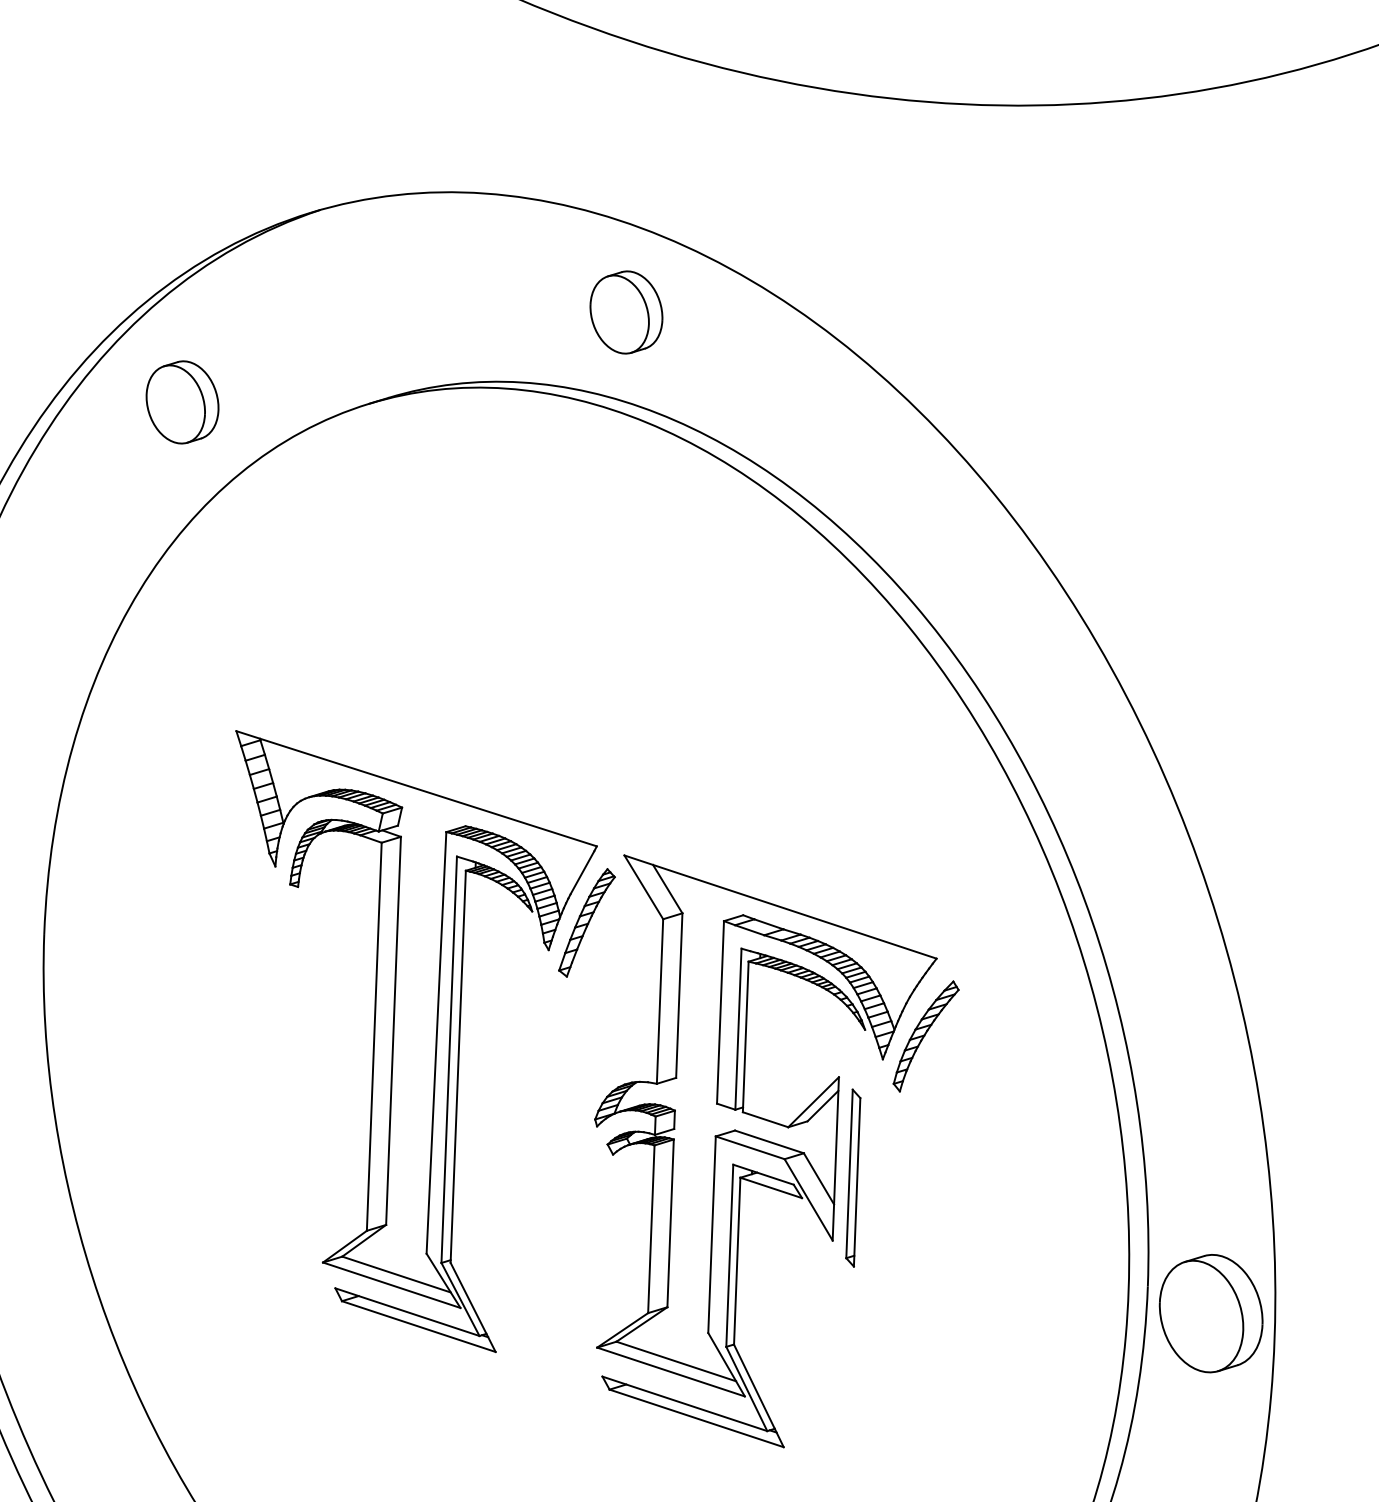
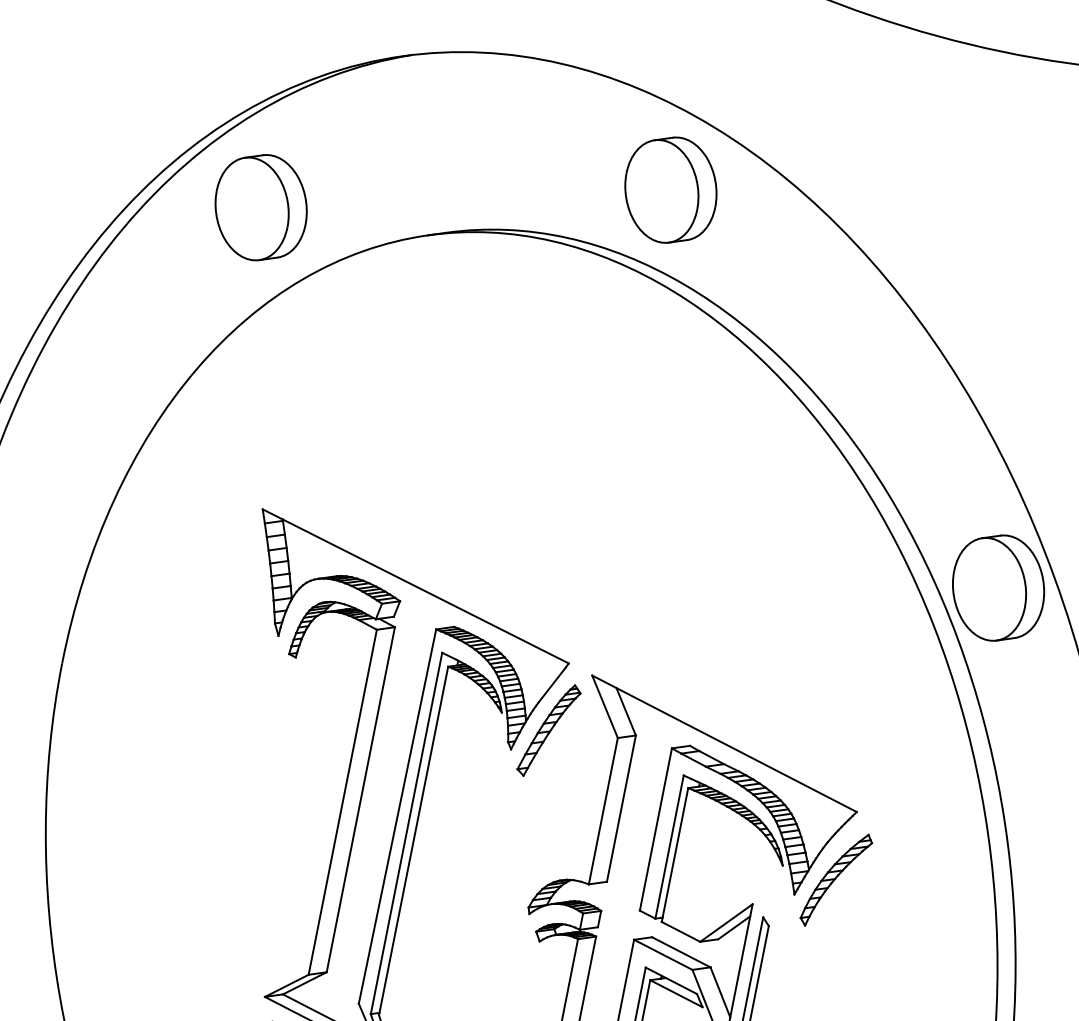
part: (626, 312) -> (670, 190), size x1.43
part: (182, 402) -> (261, 207), size x1.43
part: (1052, 689) -> (998, 587), added

